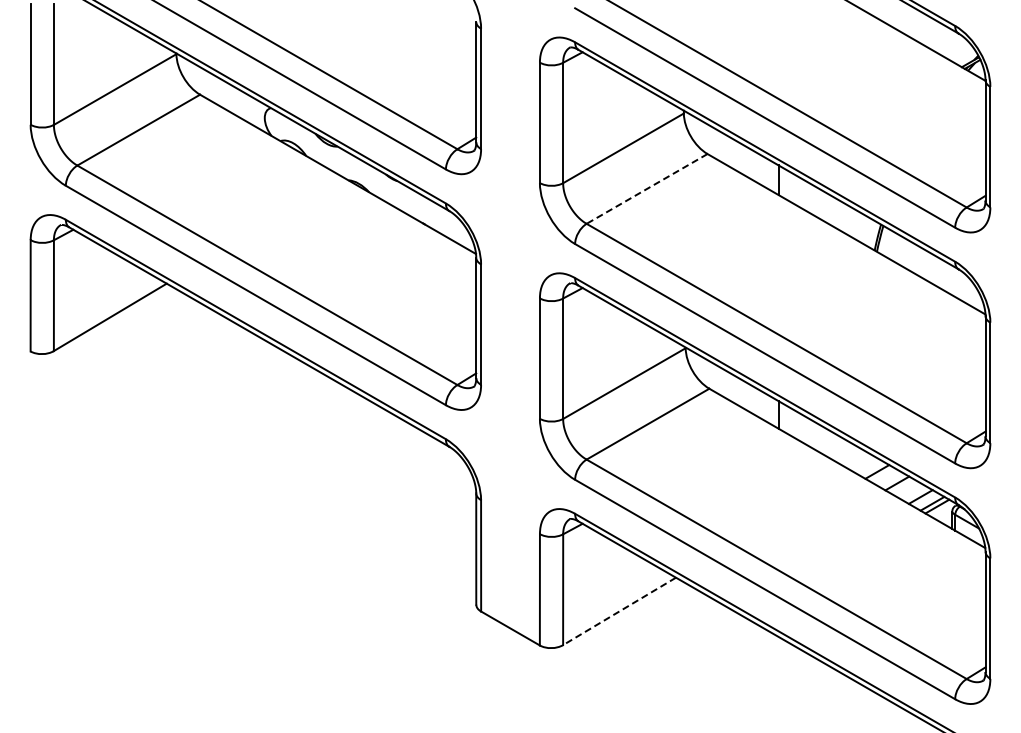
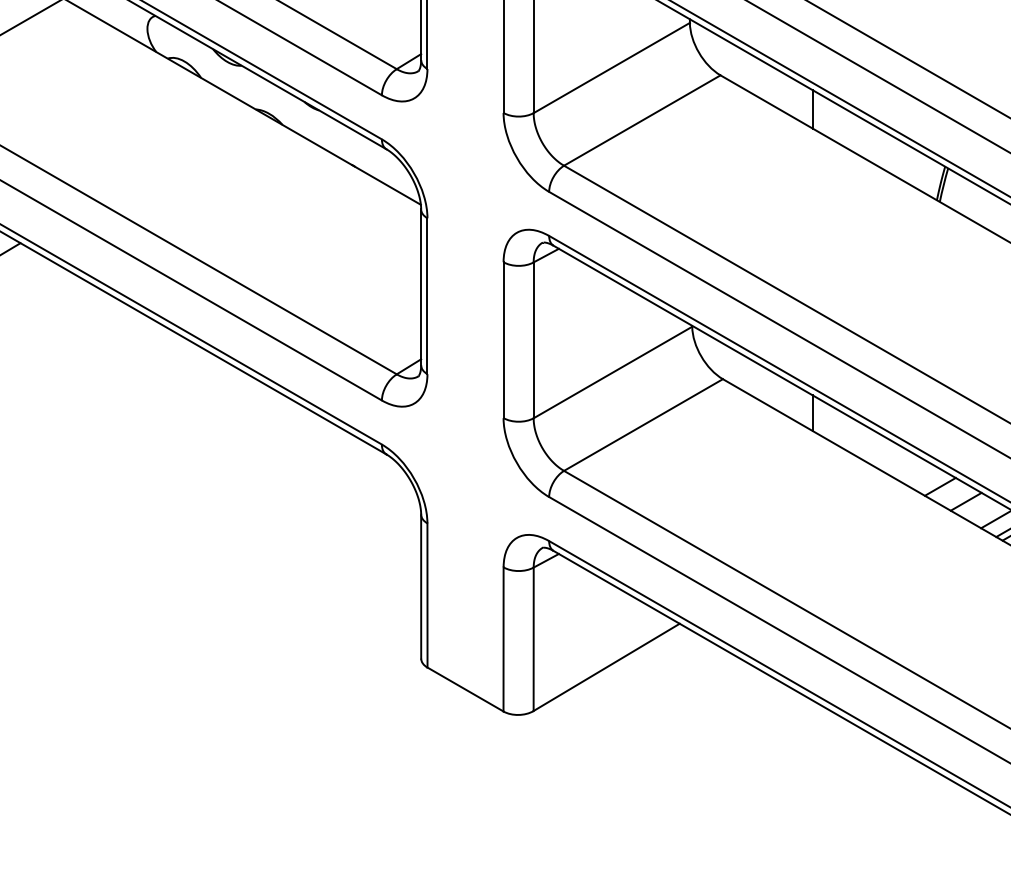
line: (647, 188) -> (642, 119), dashed -> solid
line: (619, 611) -> (606, 667), dashed -> solid

